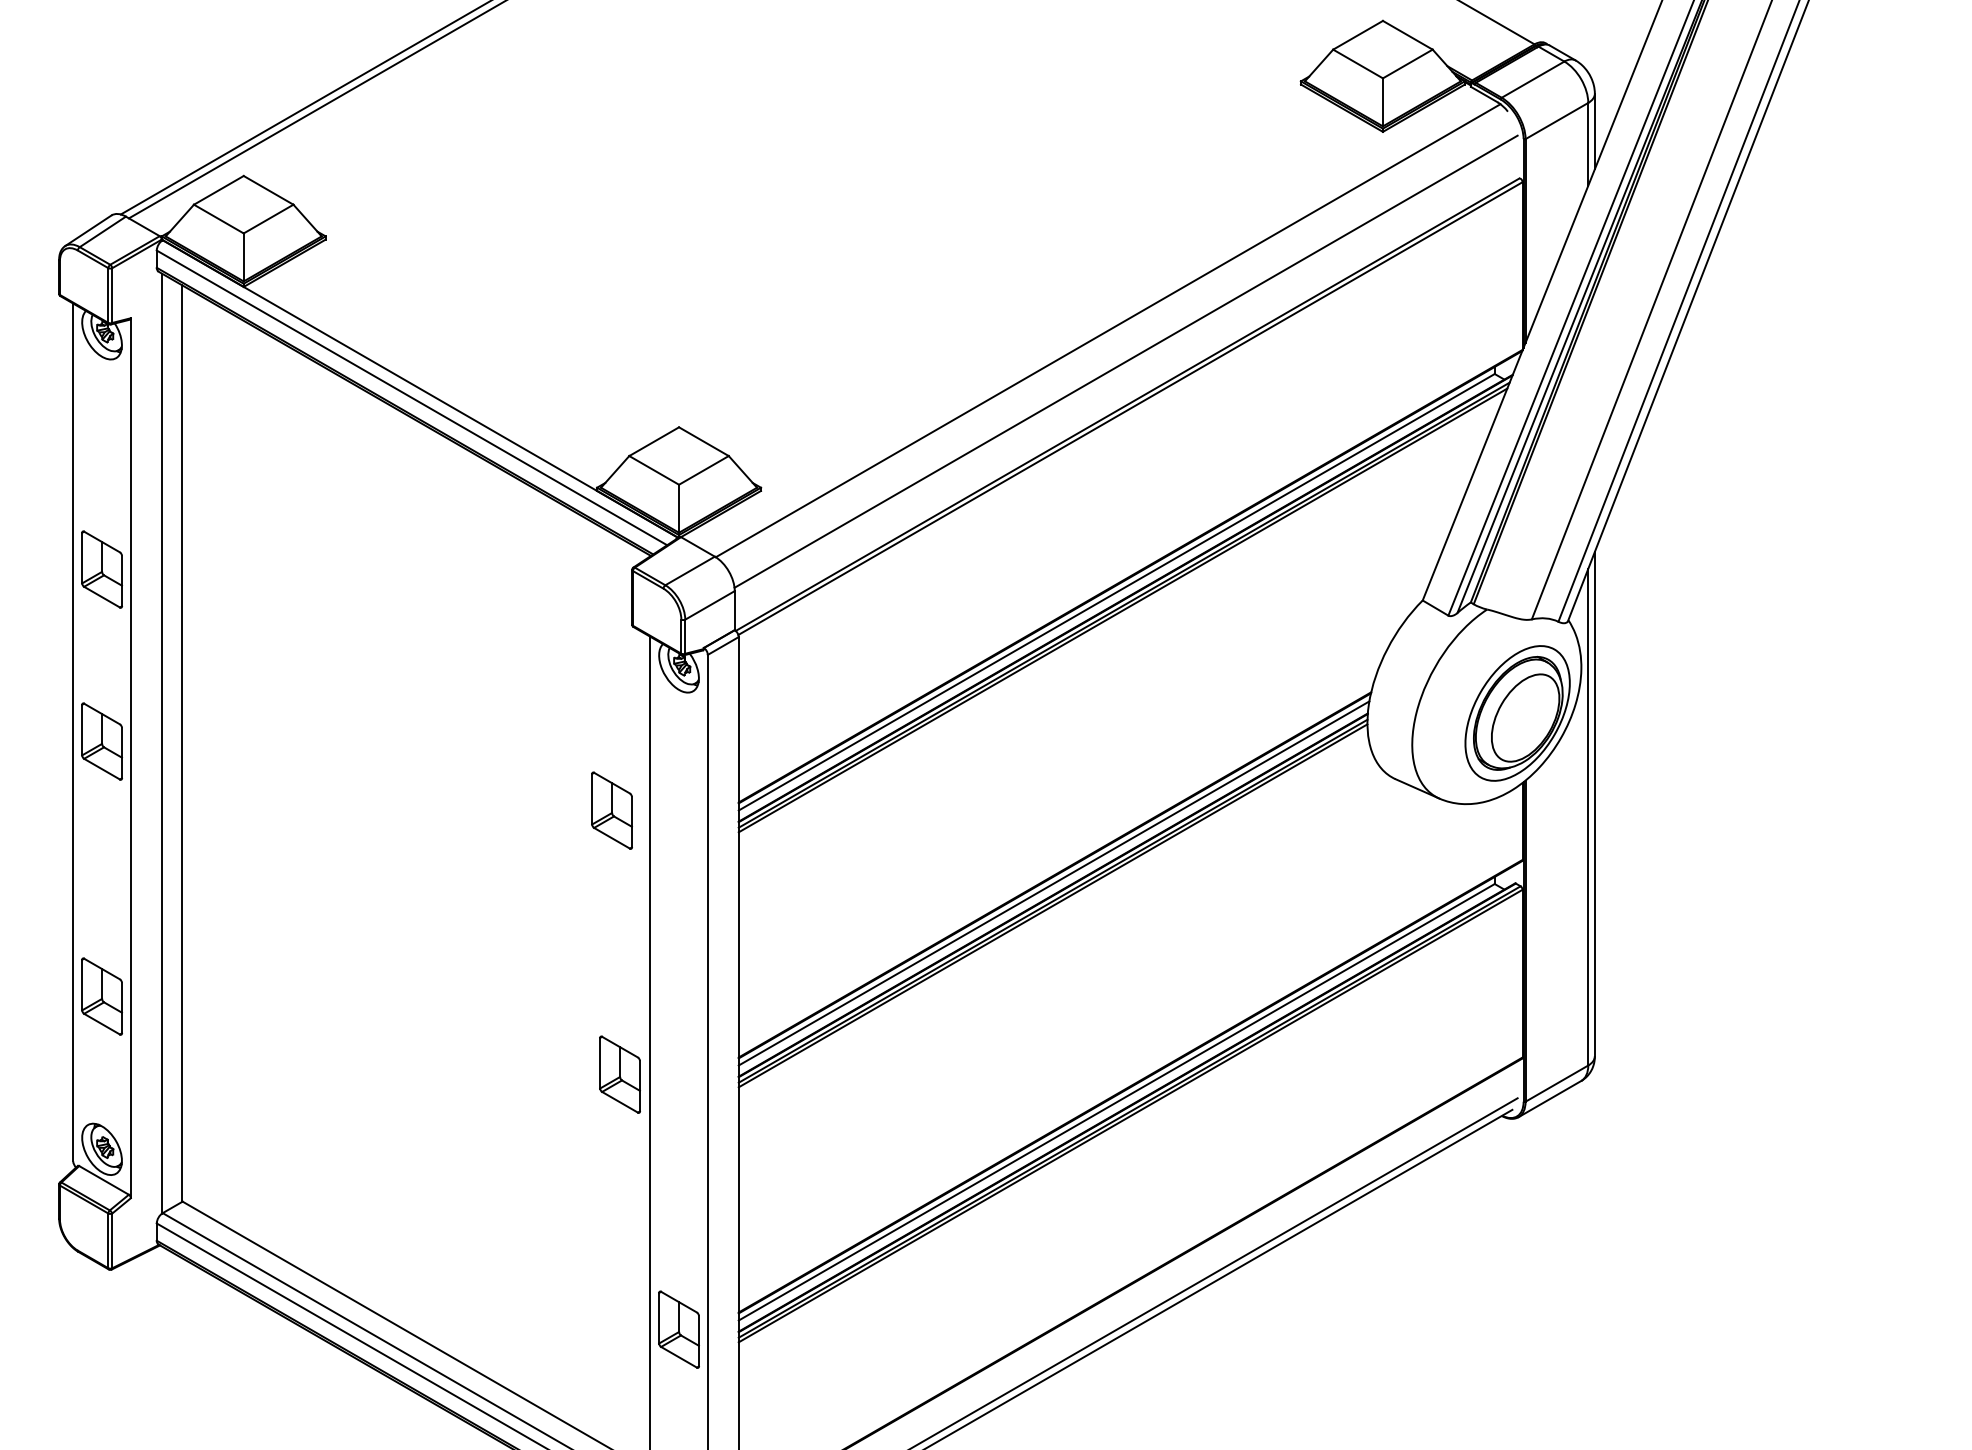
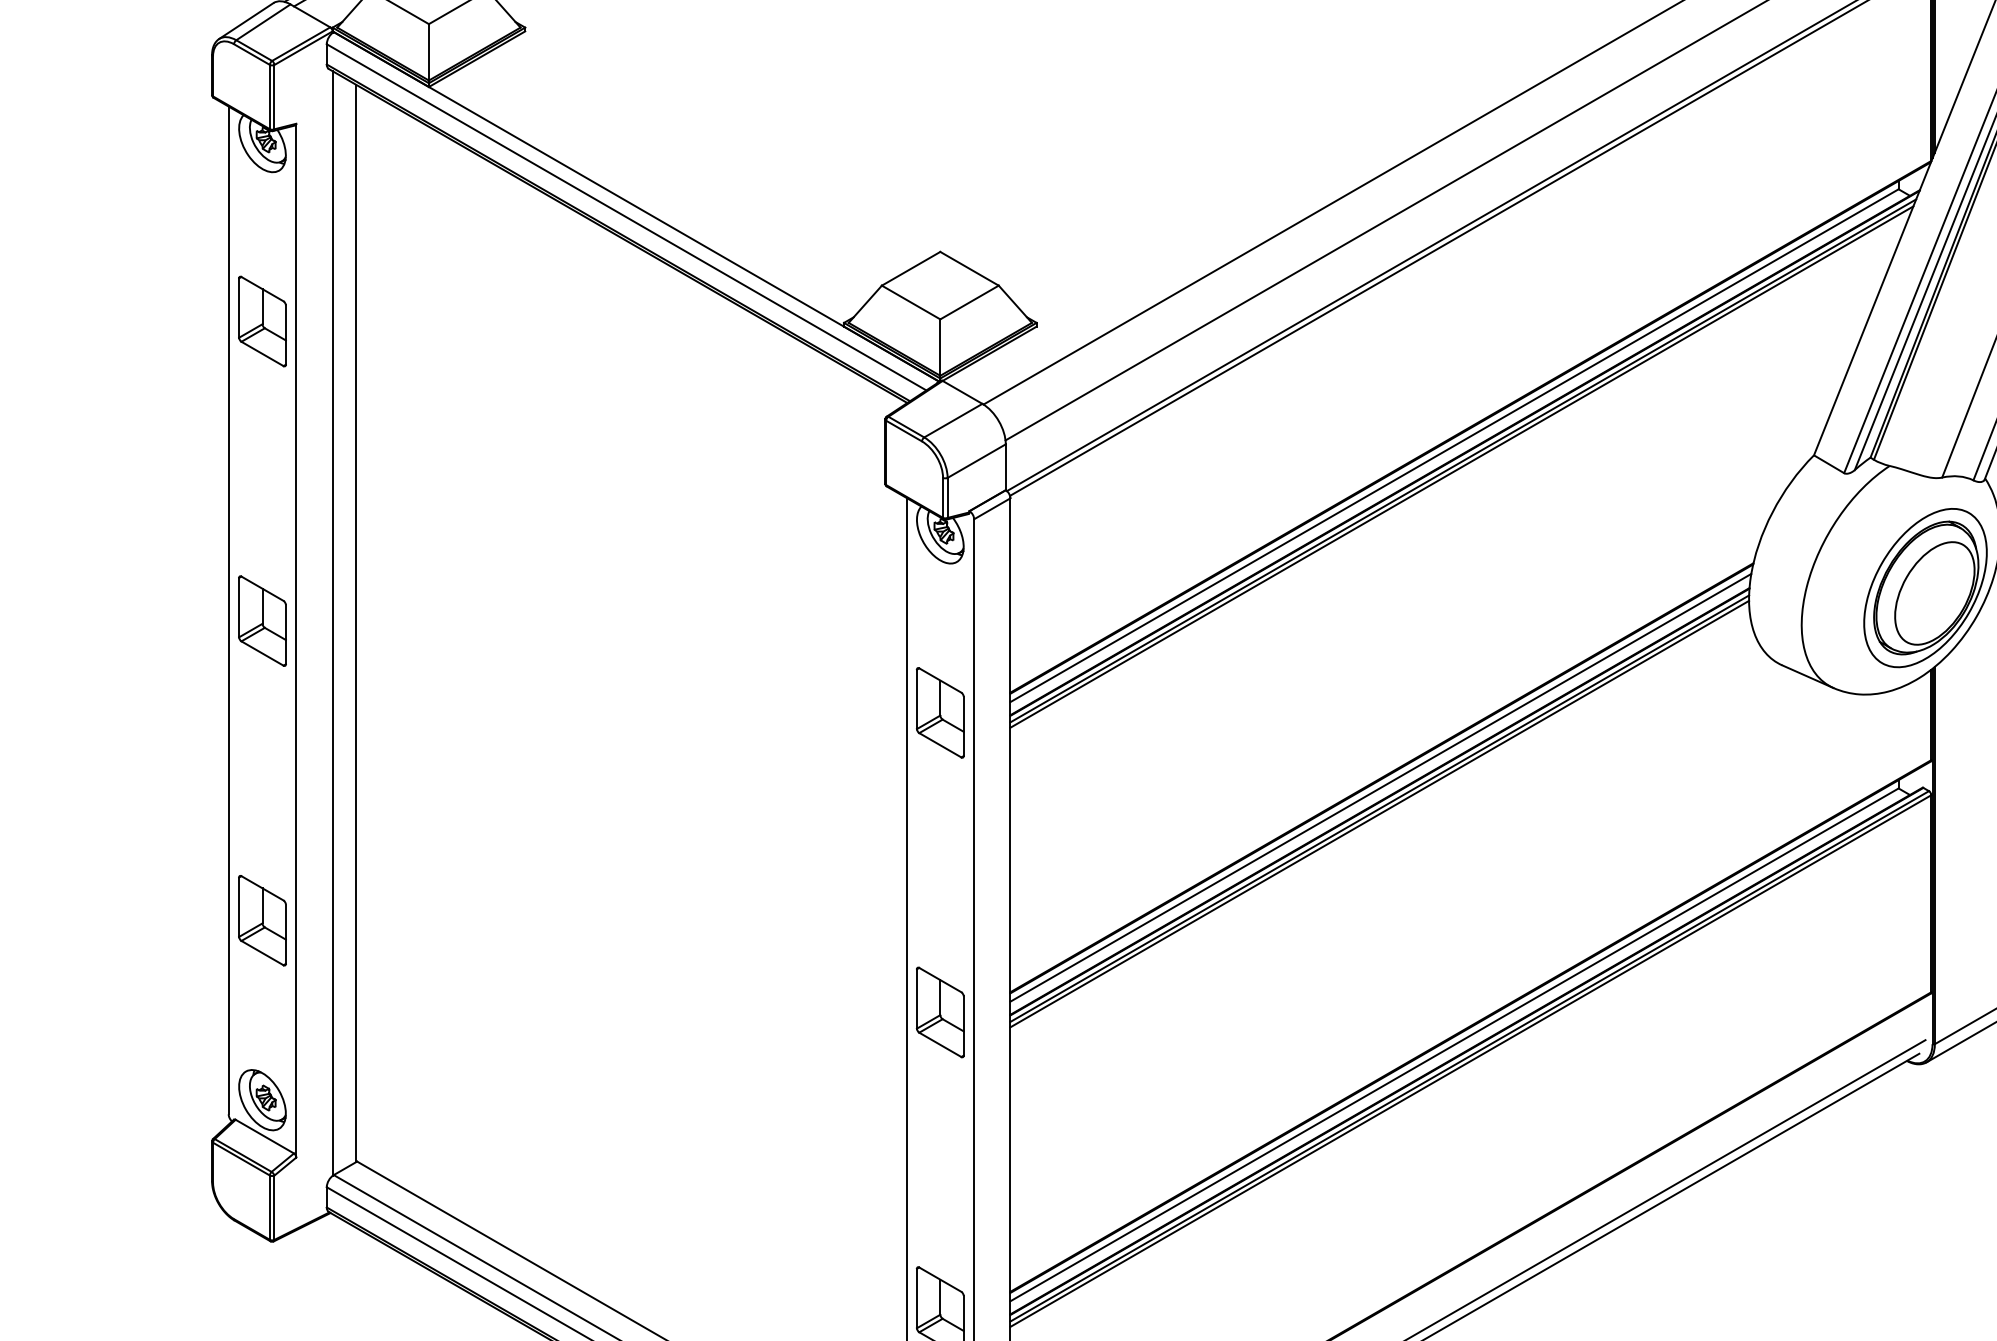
part: (101, 569) -> (261, 321), moved
part: (611, 810) -> (939, 712), moved
part: (619, 1074) -> (939, 1012), moved

